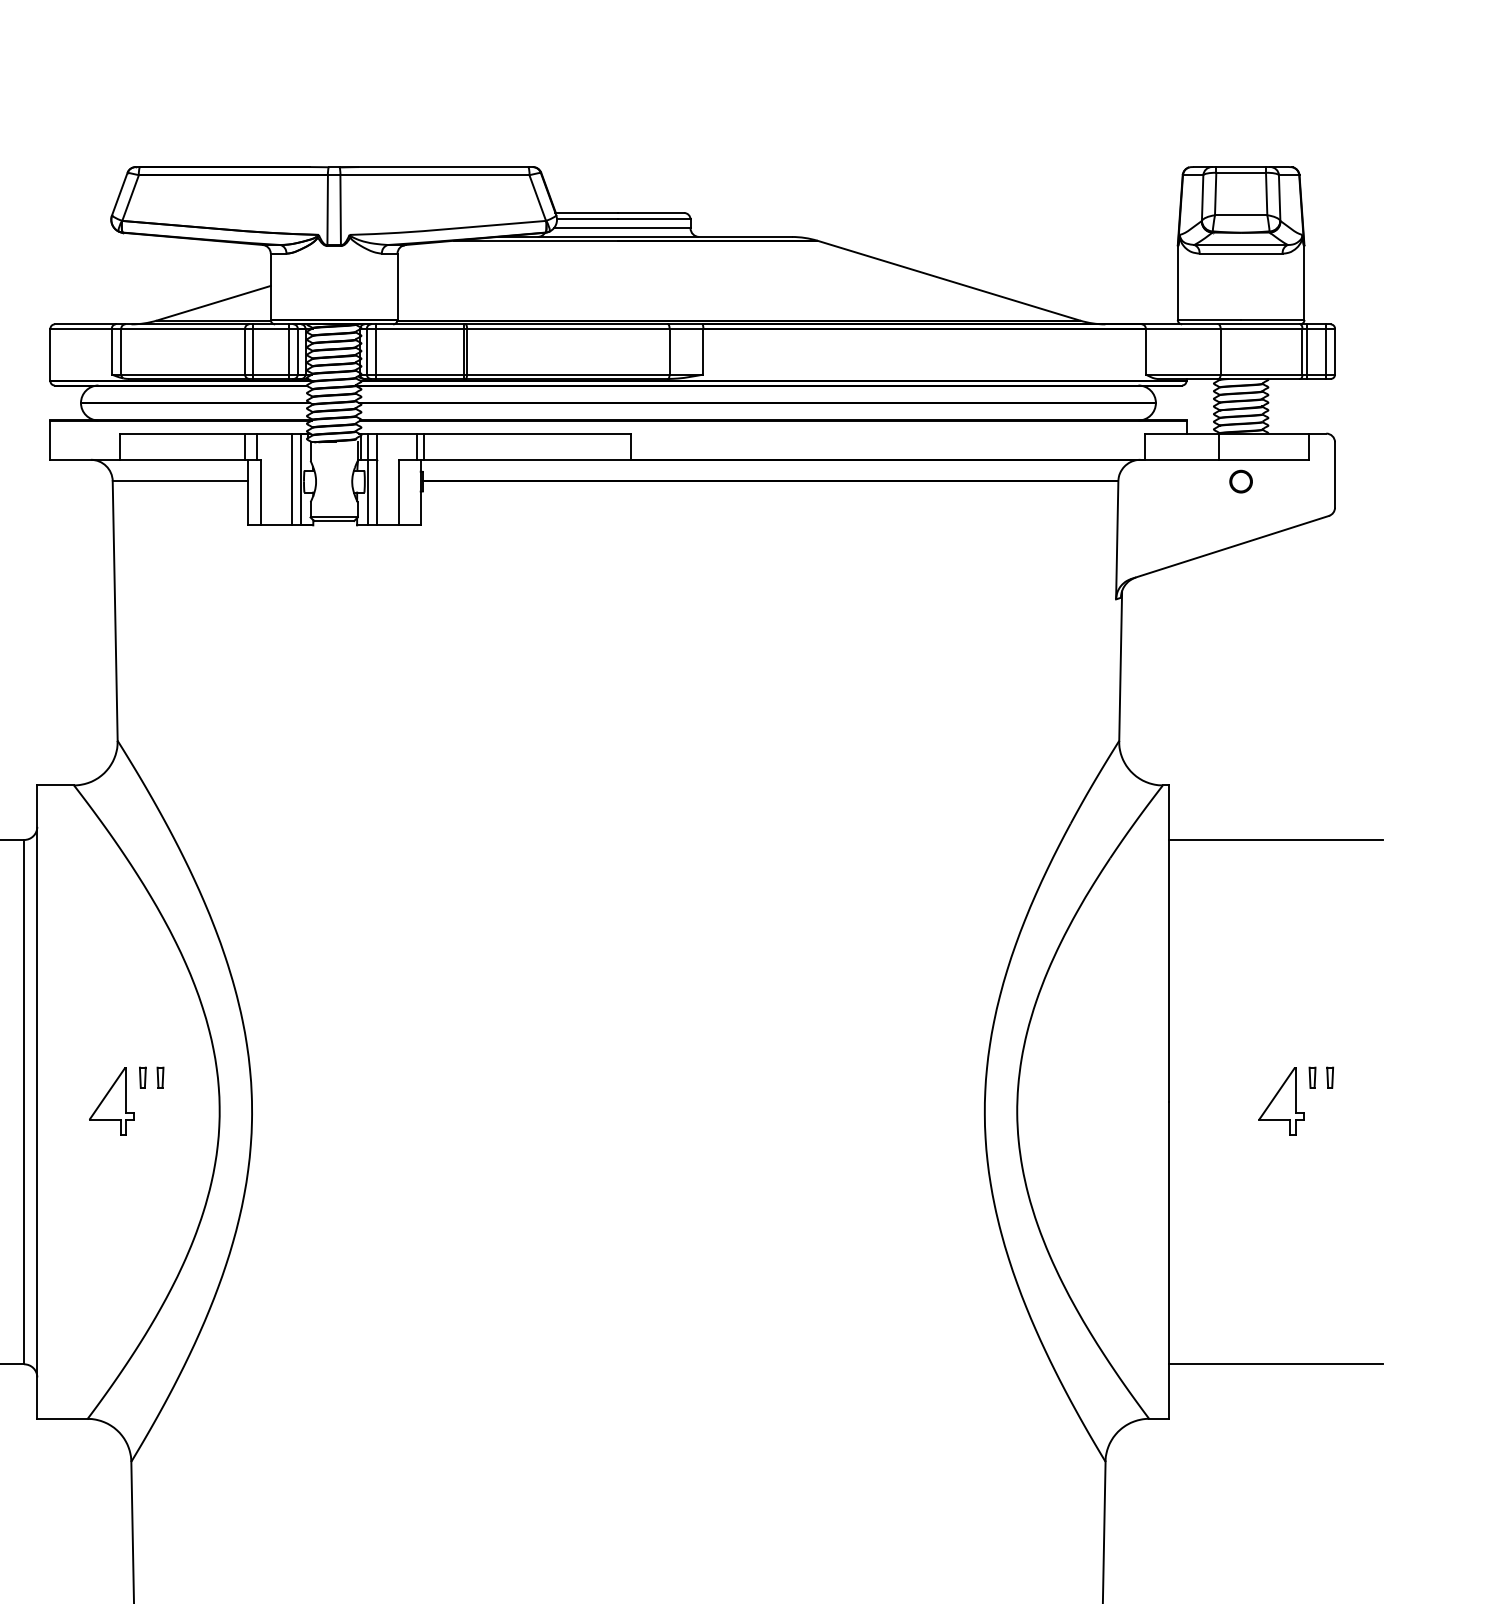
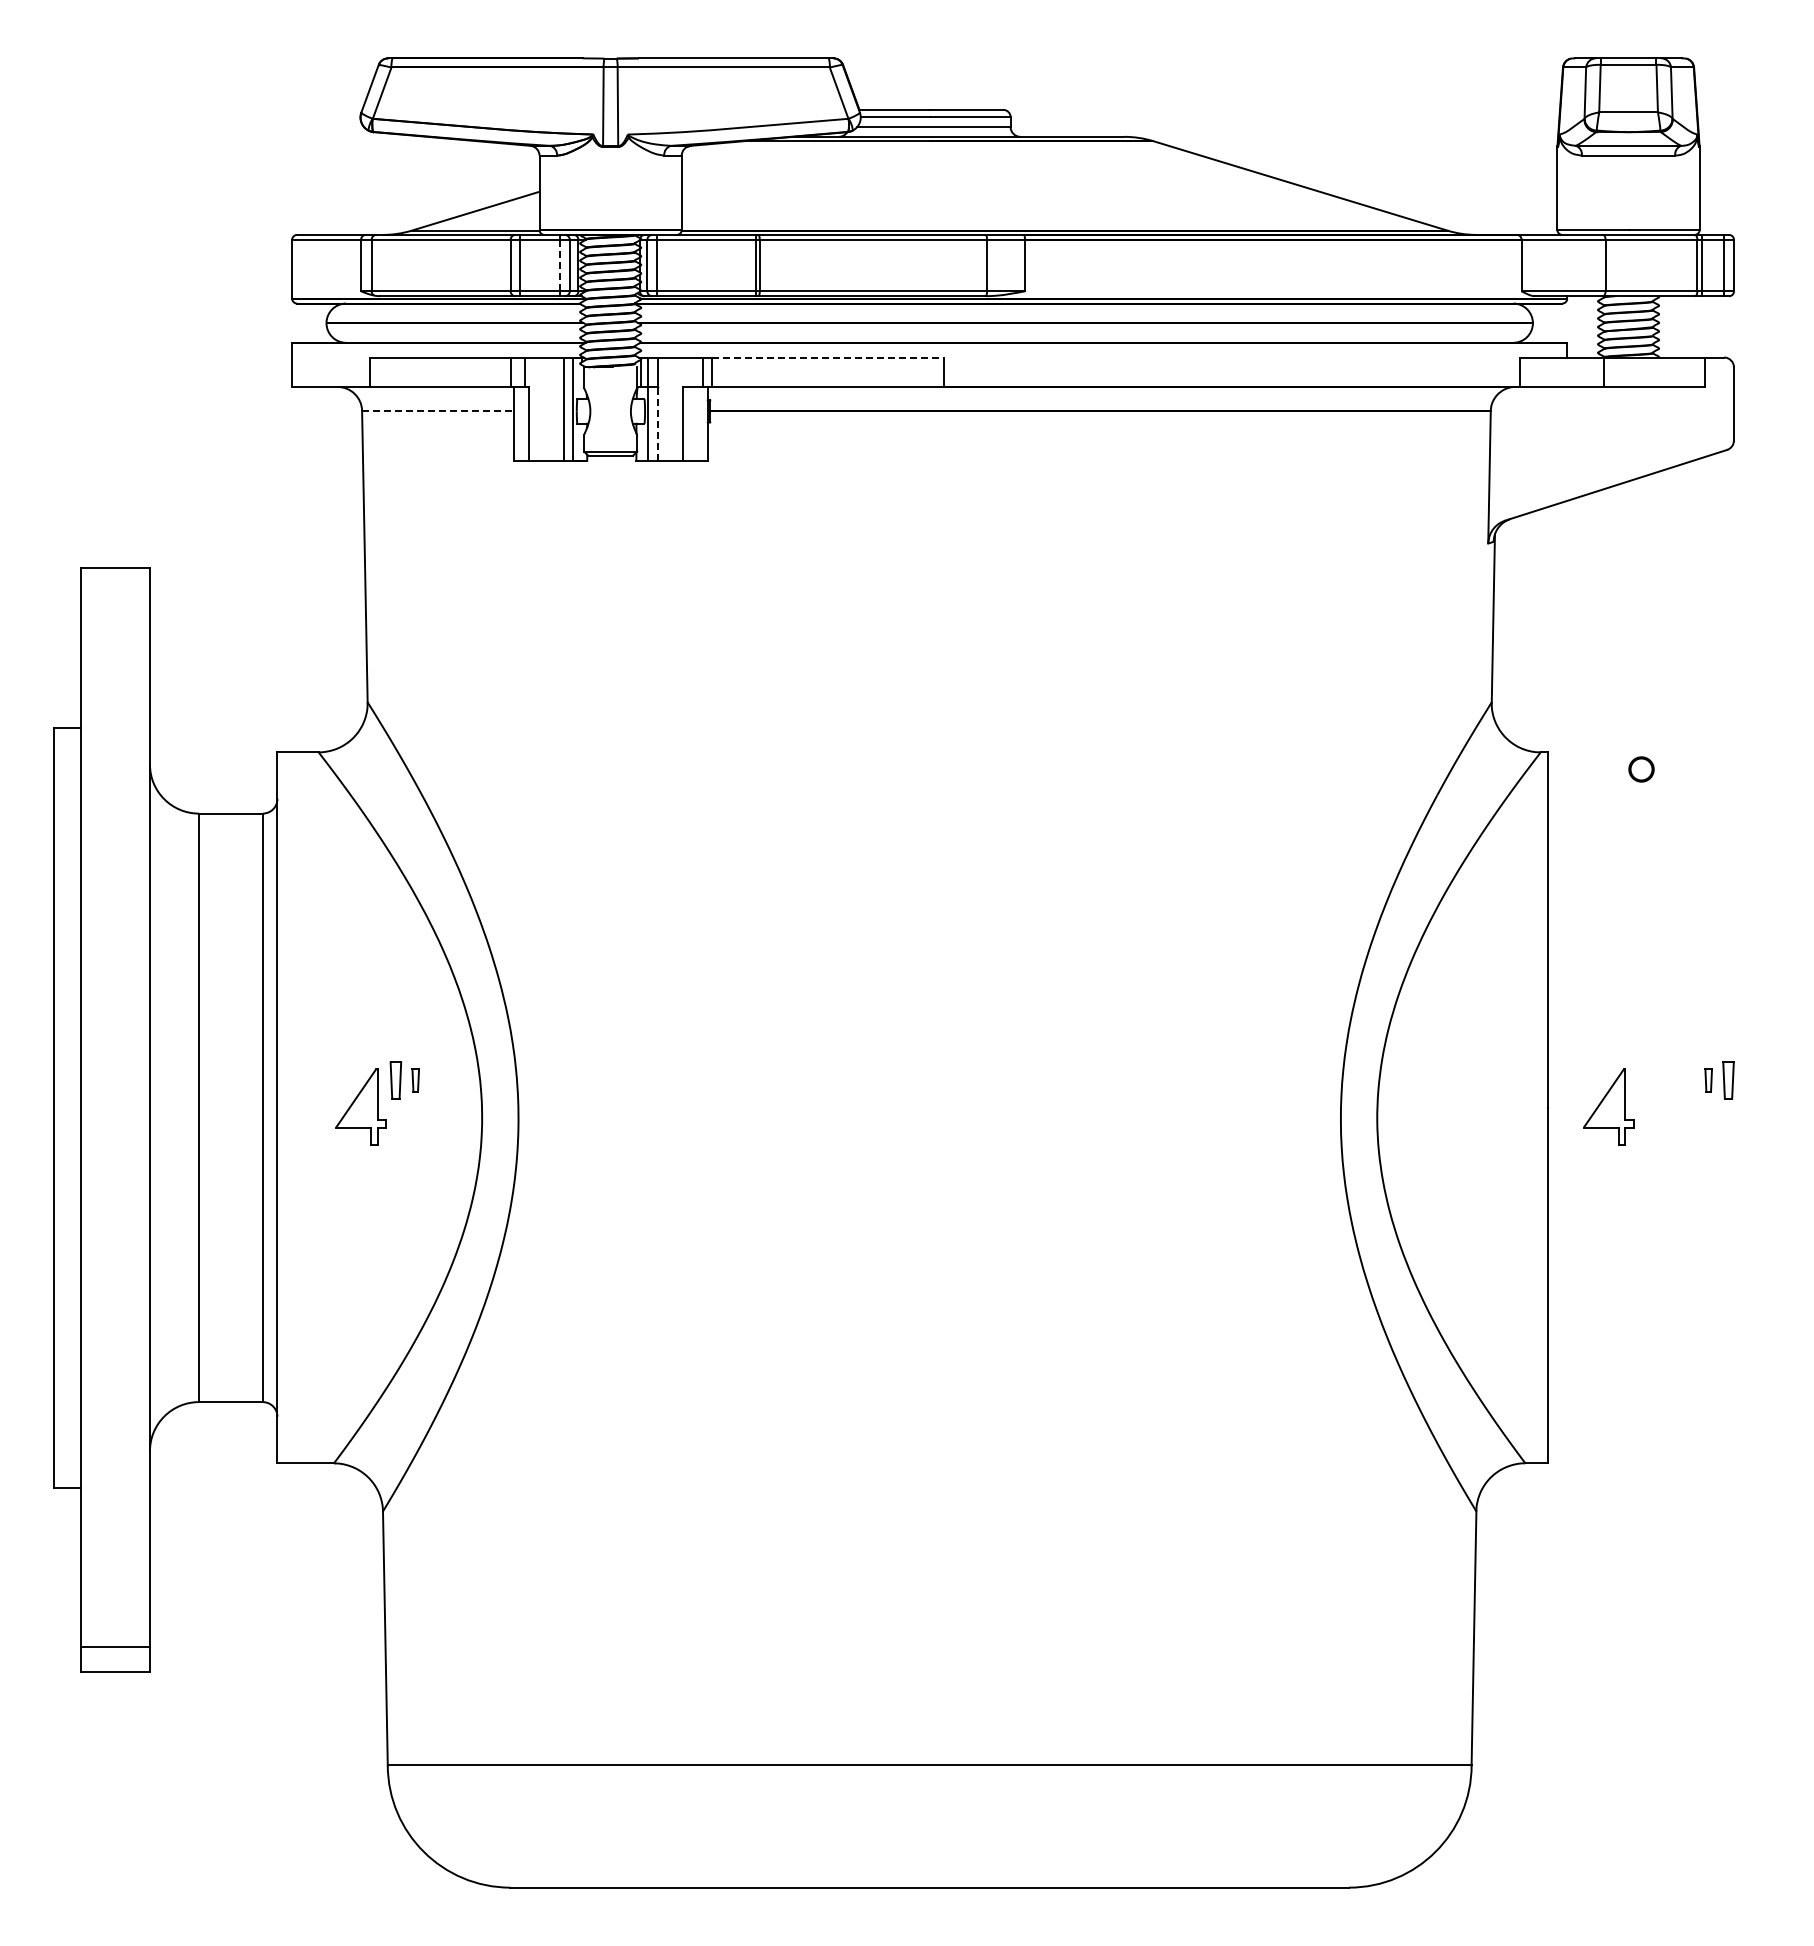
line: (289, 351) -> (560, 265), solid -> dashed
line: (528, 433) -> (828, 357), solid -> dashed
line: (180, 481) -> (438, 411), solid -> dashed
circle: (1241, 481) -> (1641, 769), moved
line: (376, 492) -> (658, 423), solid -> dashed
line: (1275, 839) -> (1667, 813), removed
part: (142, 1077) -> (395, 1080), size x1.6
part: (1330, 1077) -> (1728, 1080), size x1.6
part: (1281, 1100) -> (1608, 1106), moved
line: (1275, 1364) -> (1667, 1402), removed

